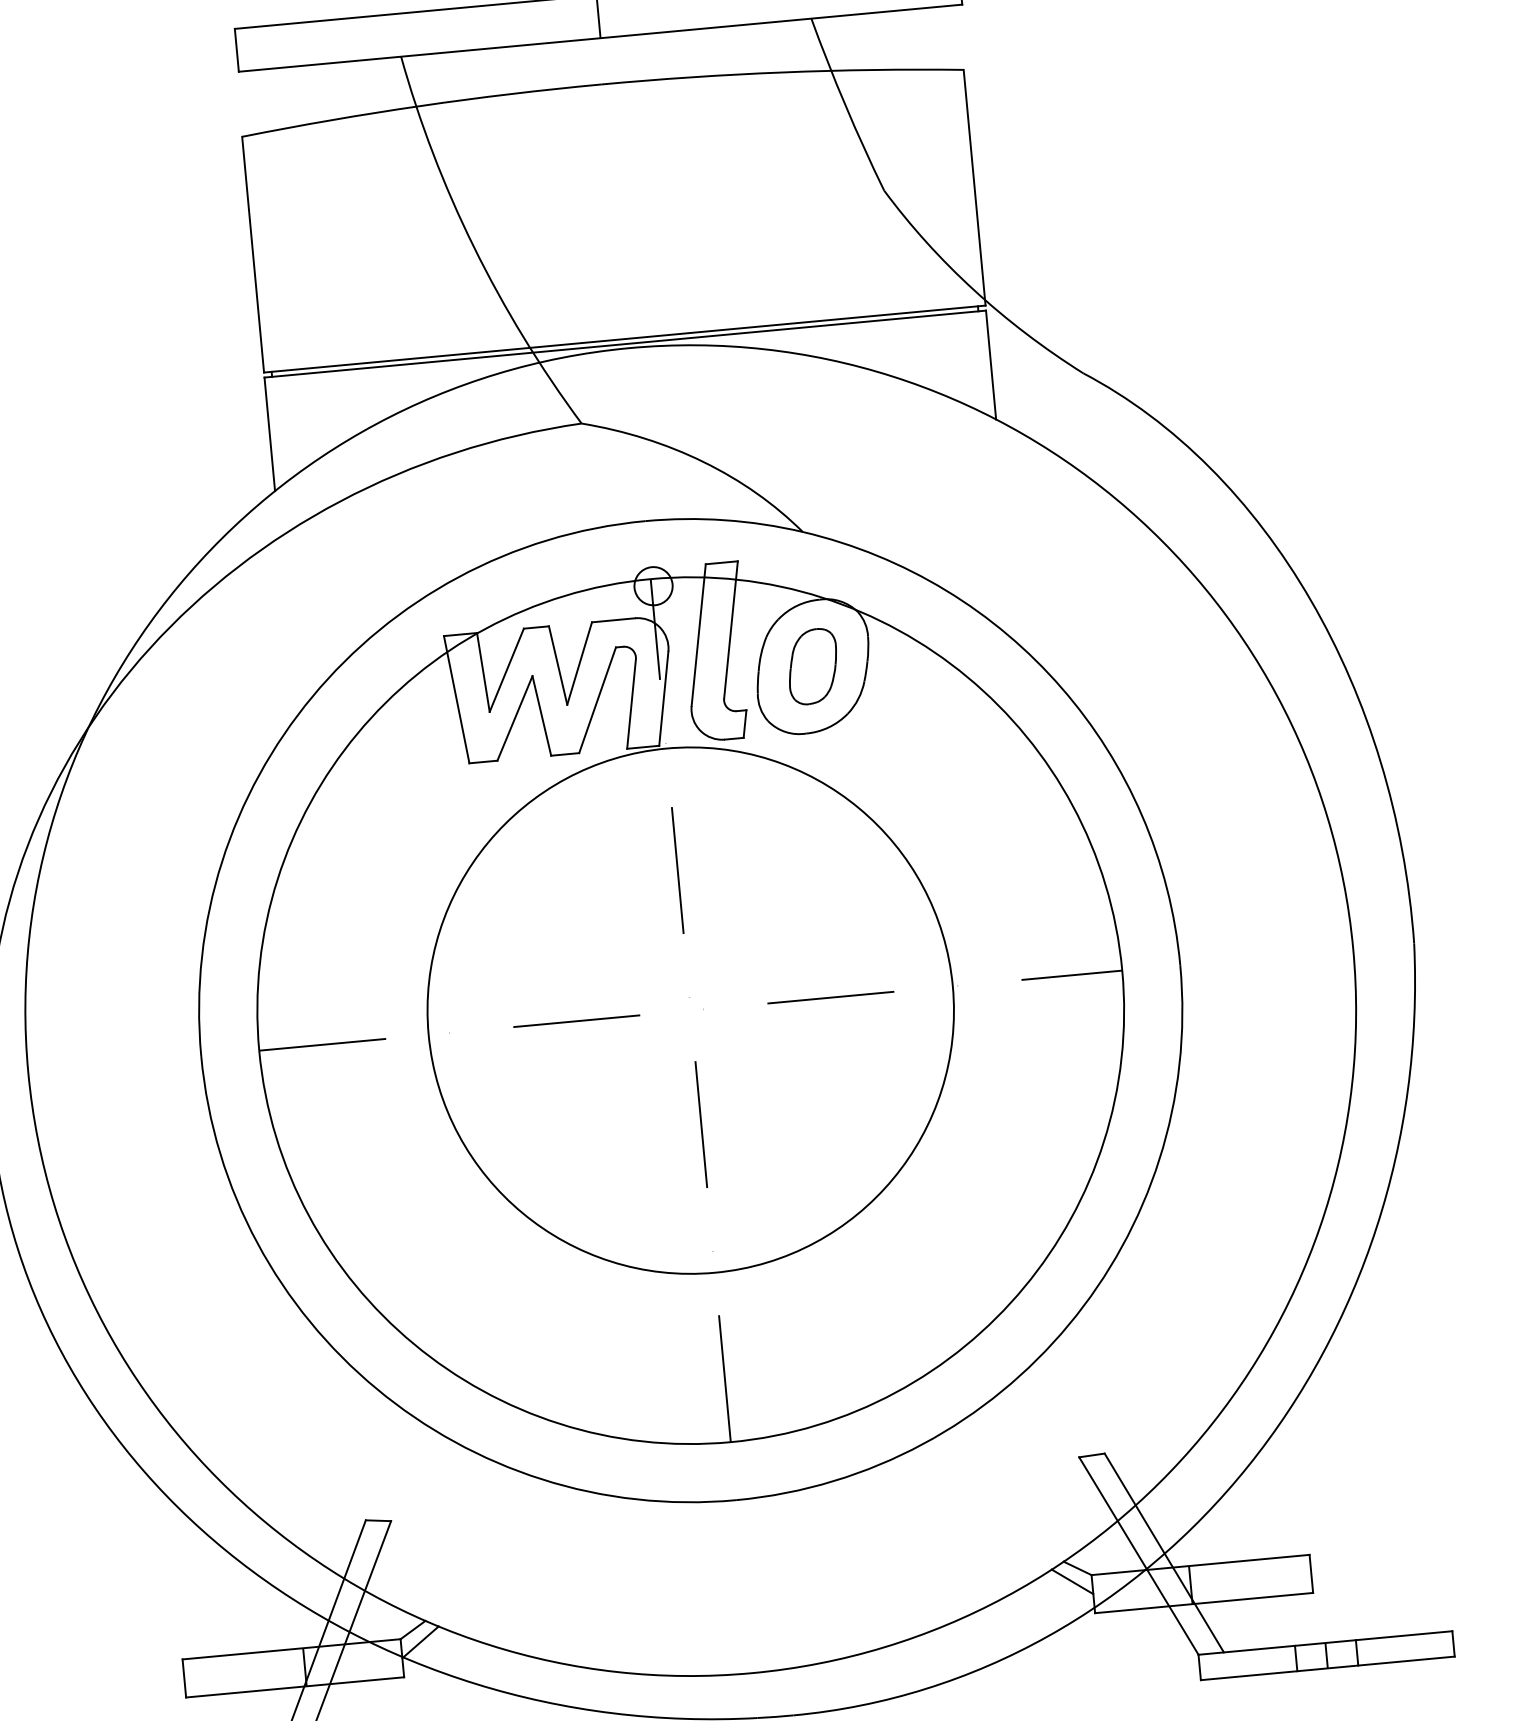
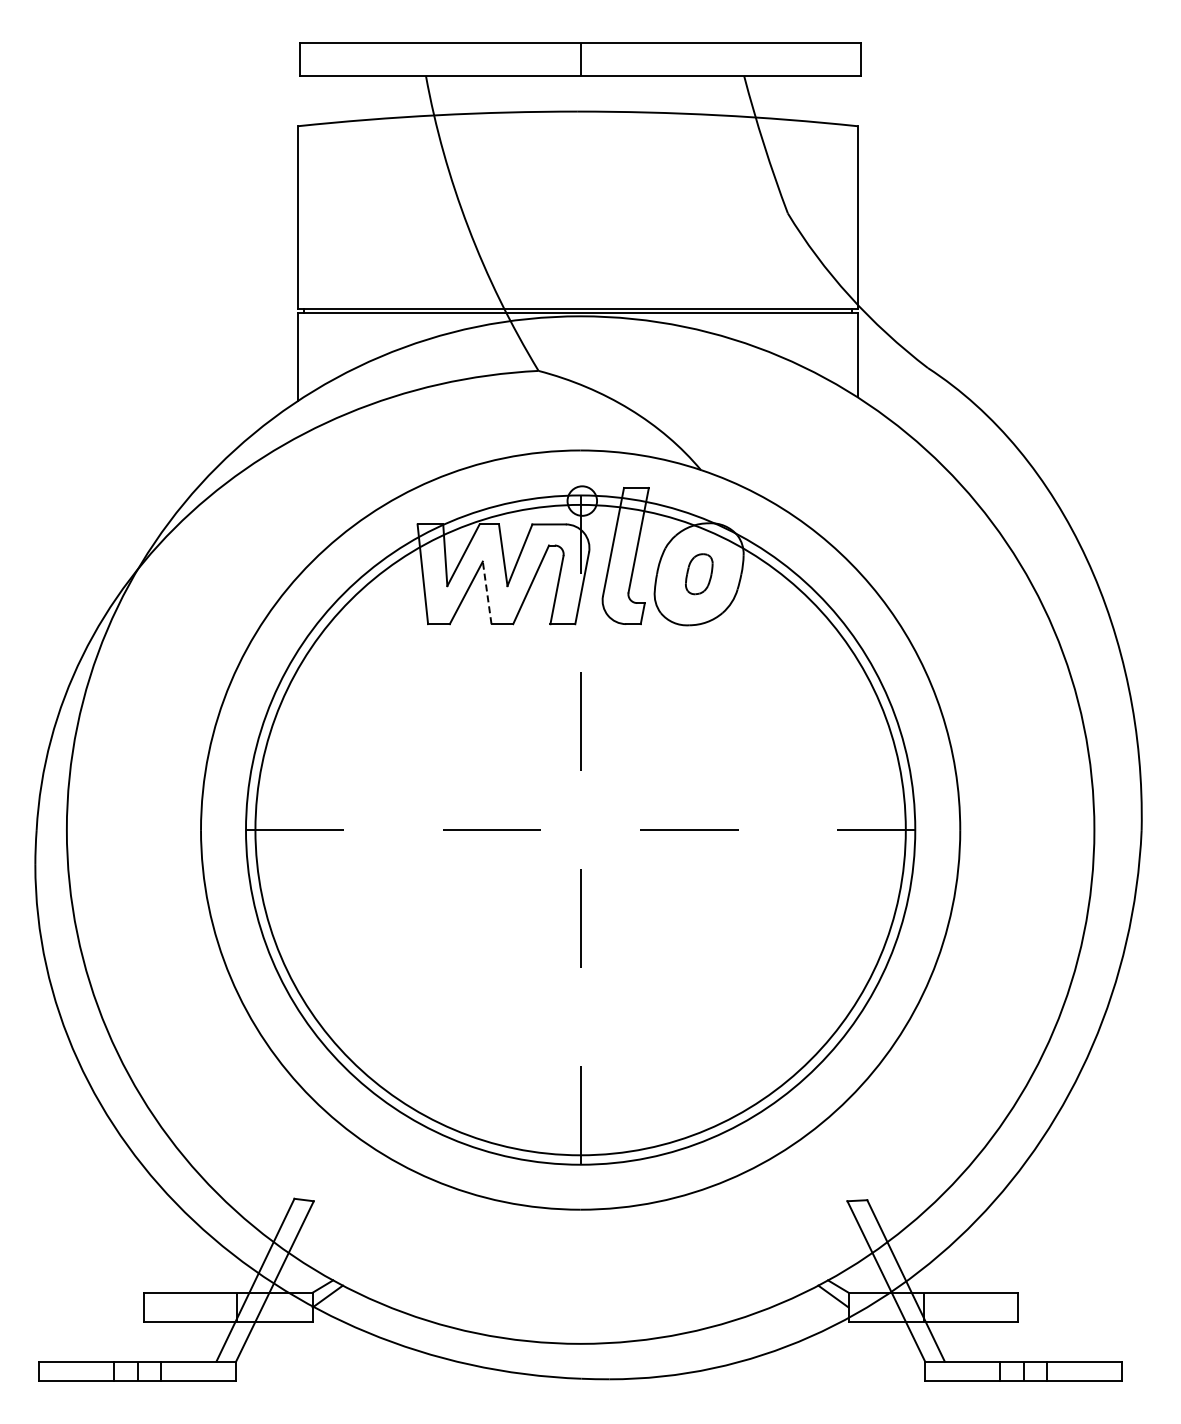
part: (813, 665) -> (699, 573), size x0.7
line: (542, 715) -> (487, 592), solid -> dashed
circle: (690, 1009) -> (580, 829), size x1.6

